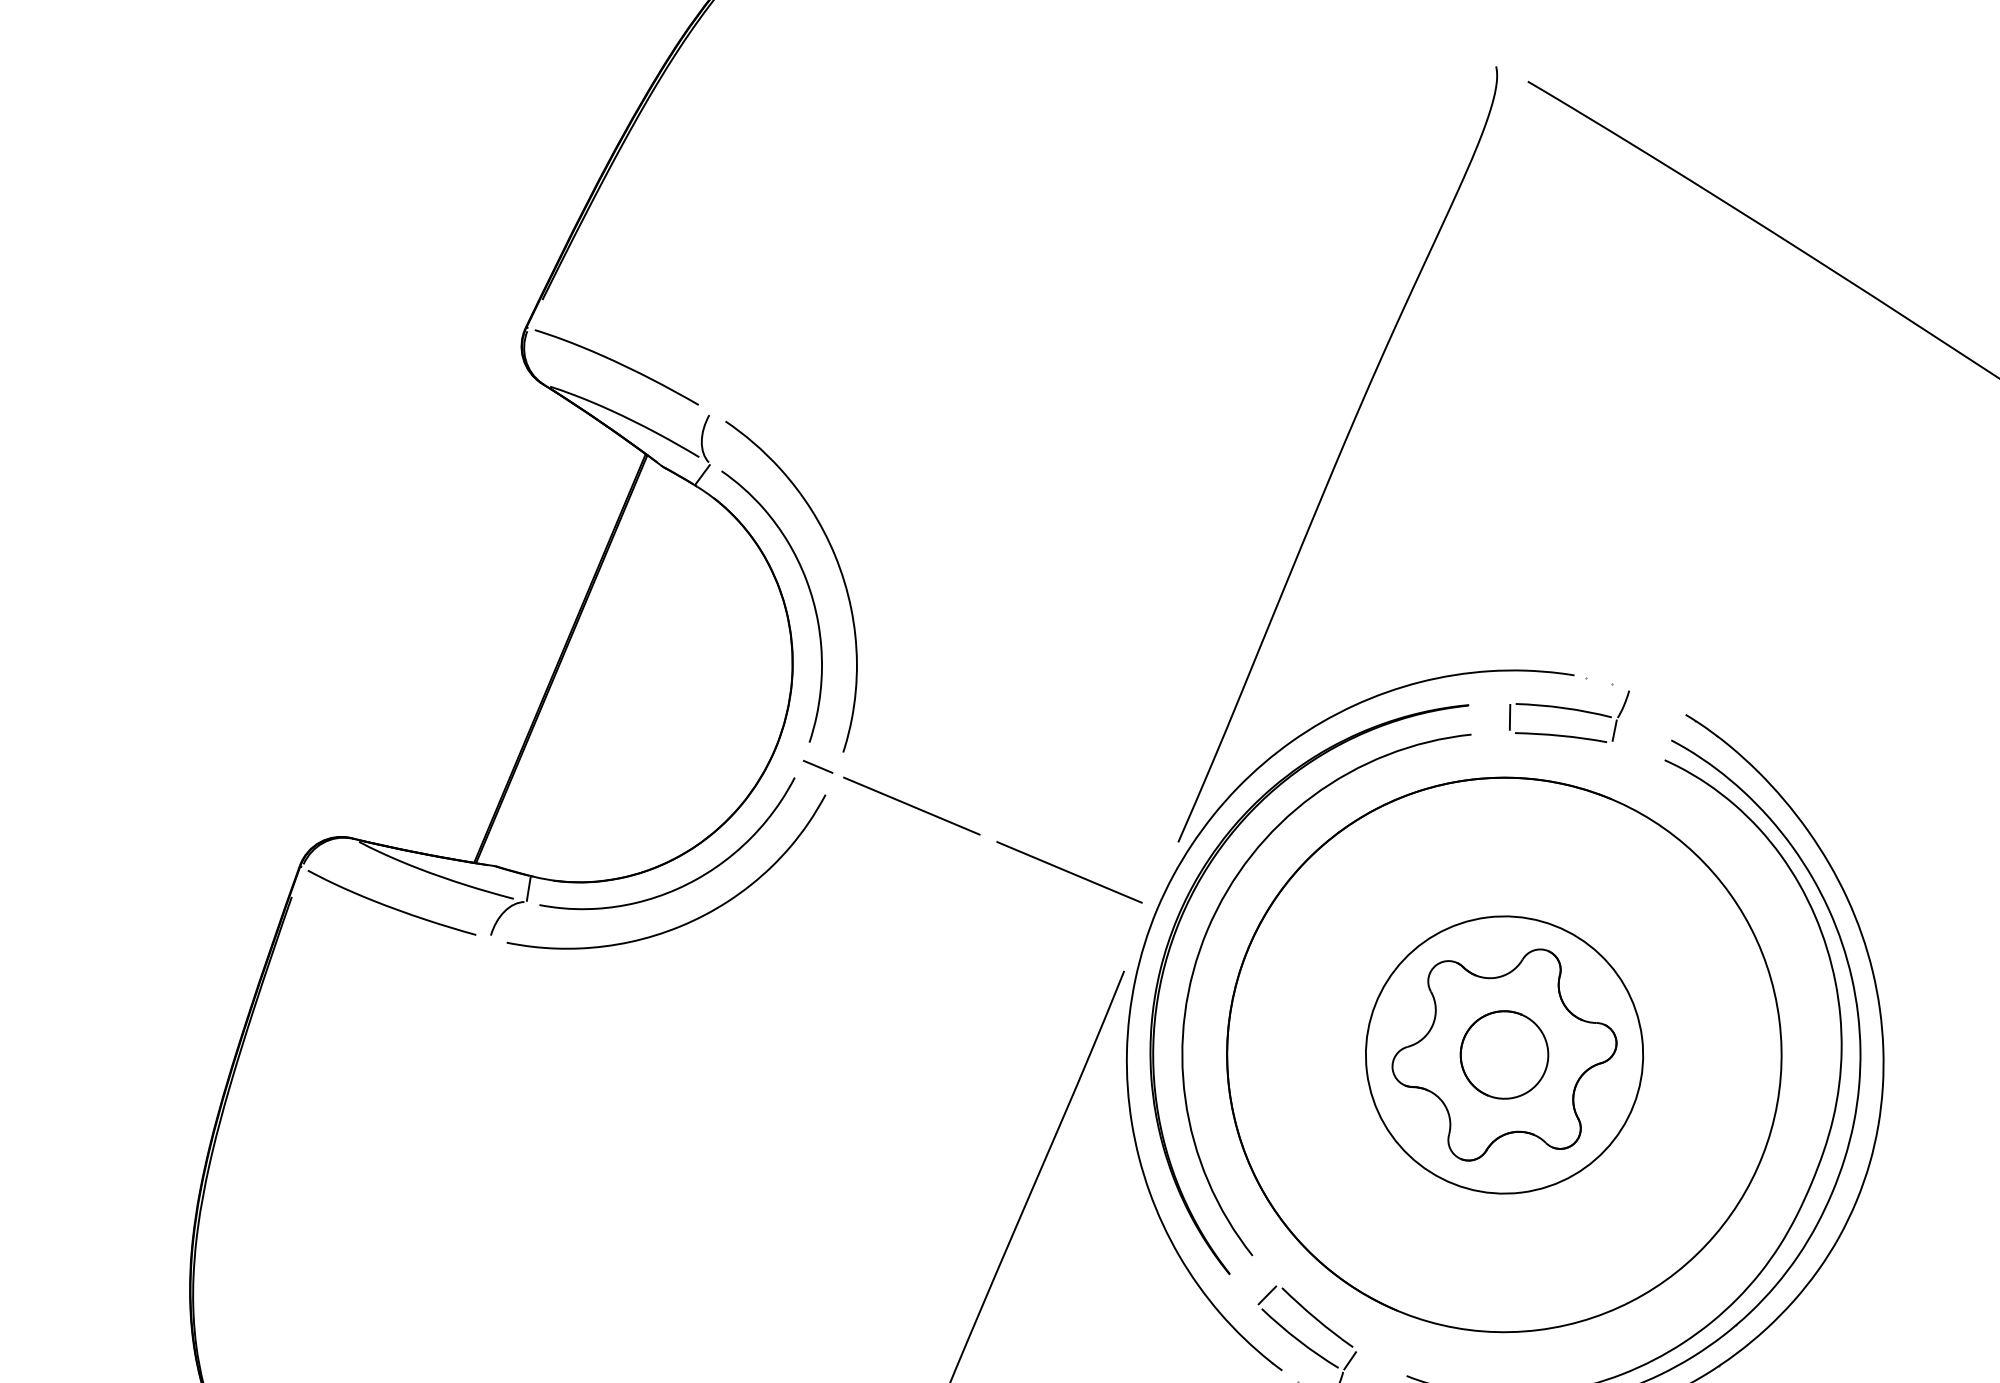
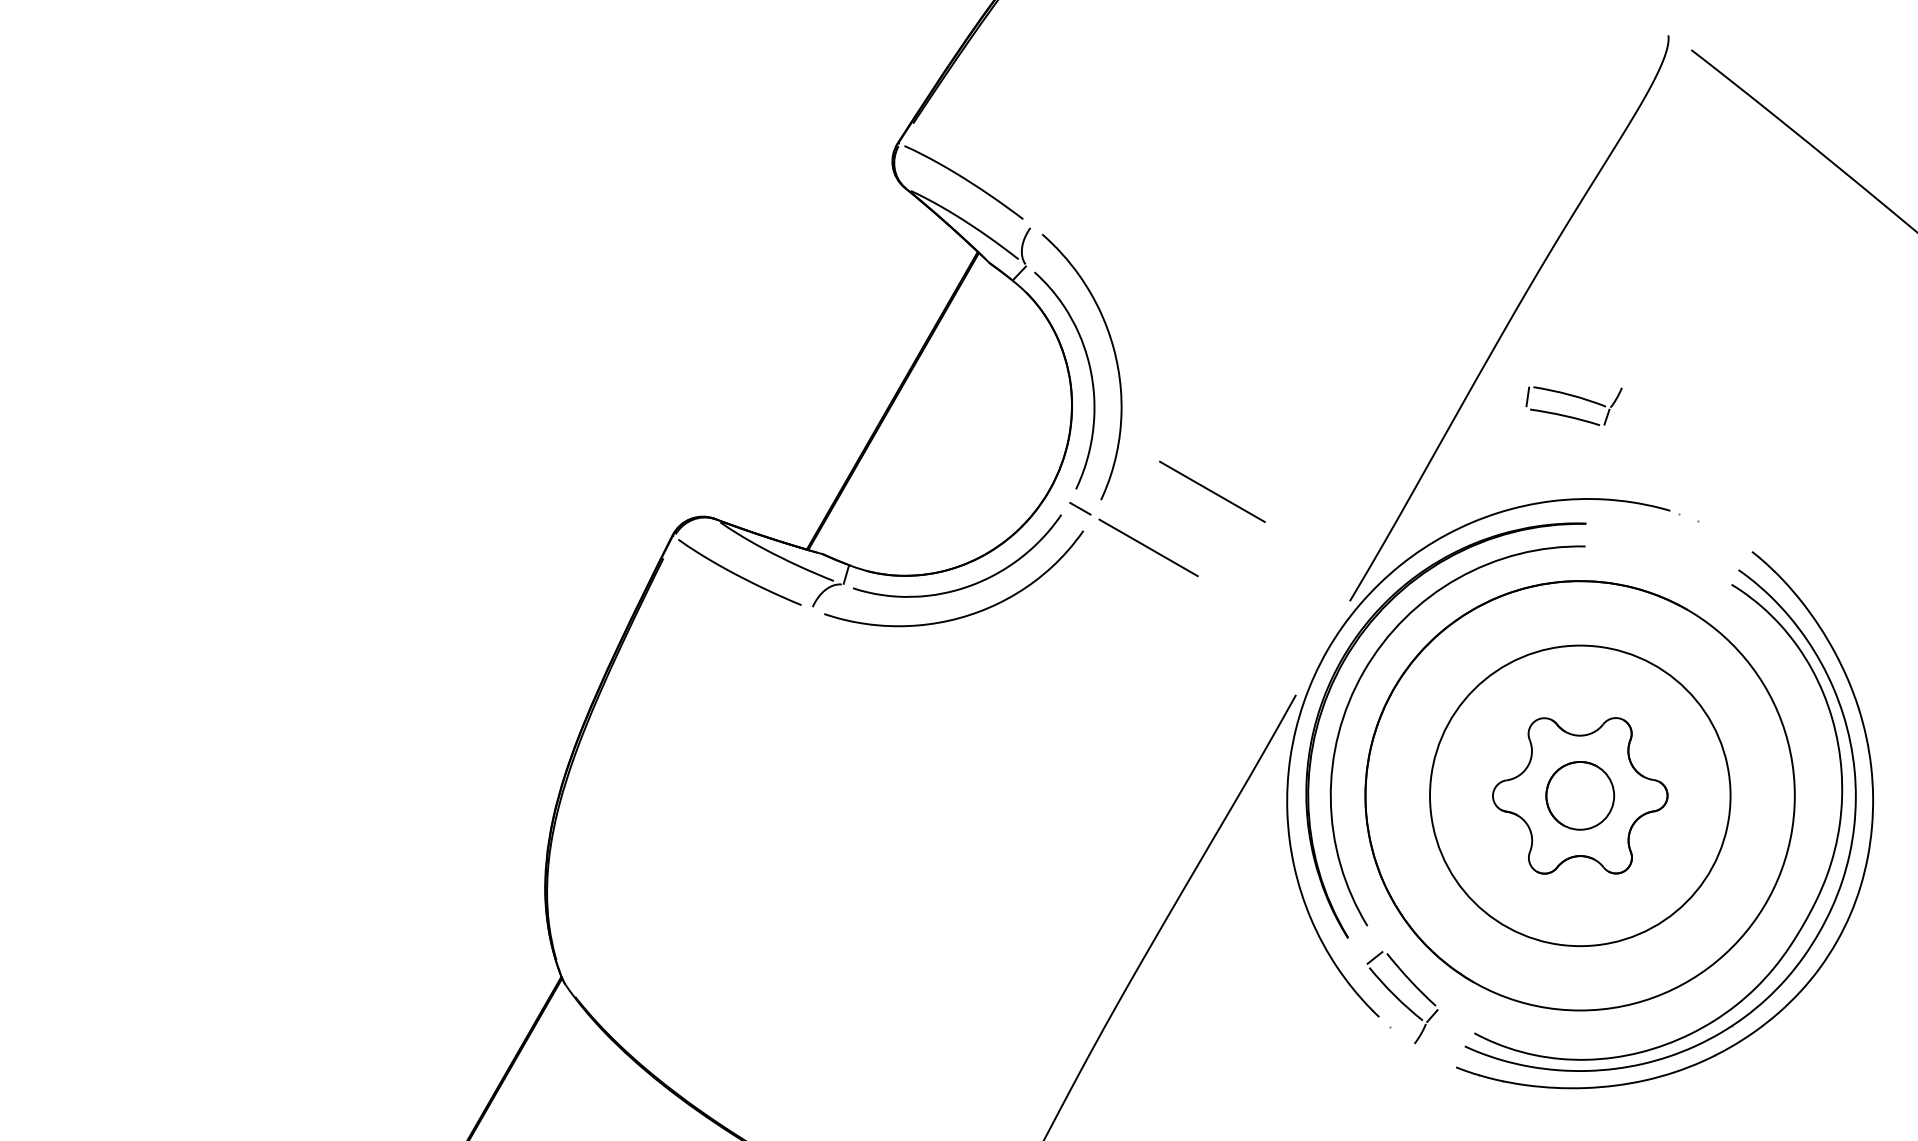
part: (1569, 710) -> (1574, 397), moved
line: (1069, 871) -> (1212, 491), moved
circle: (1503, 1054) -> (1579, 795), size x1.4

